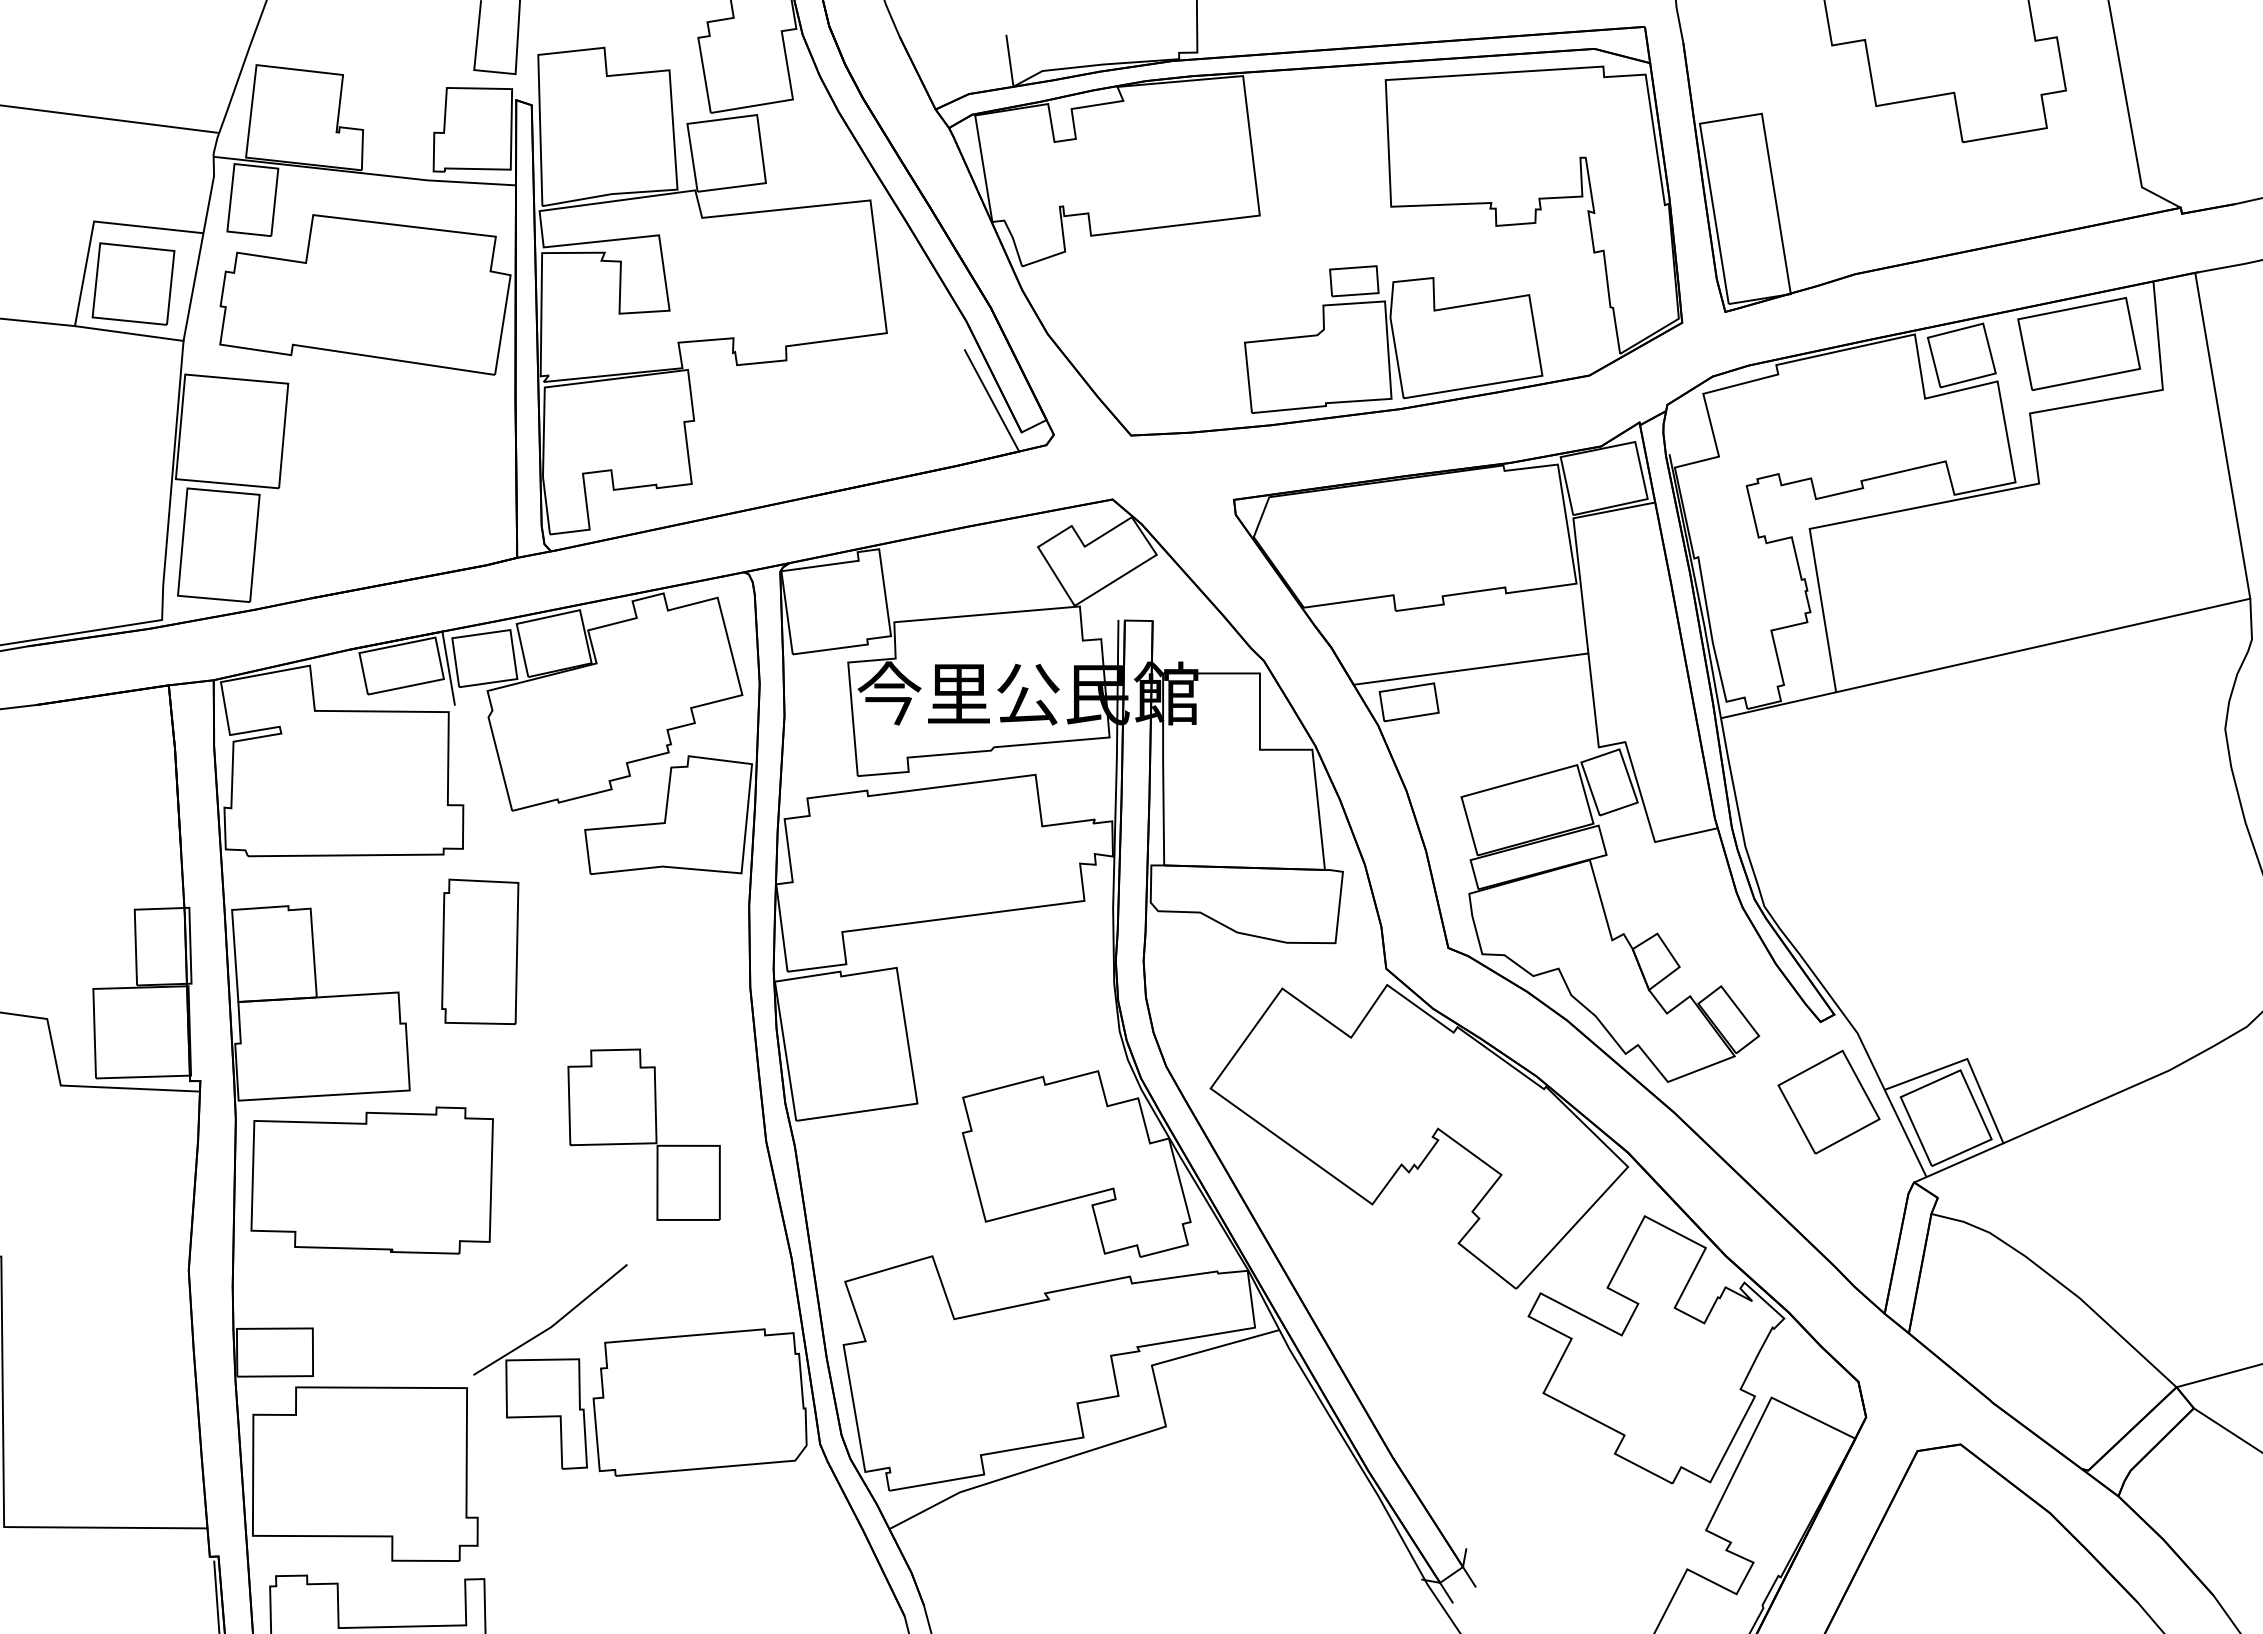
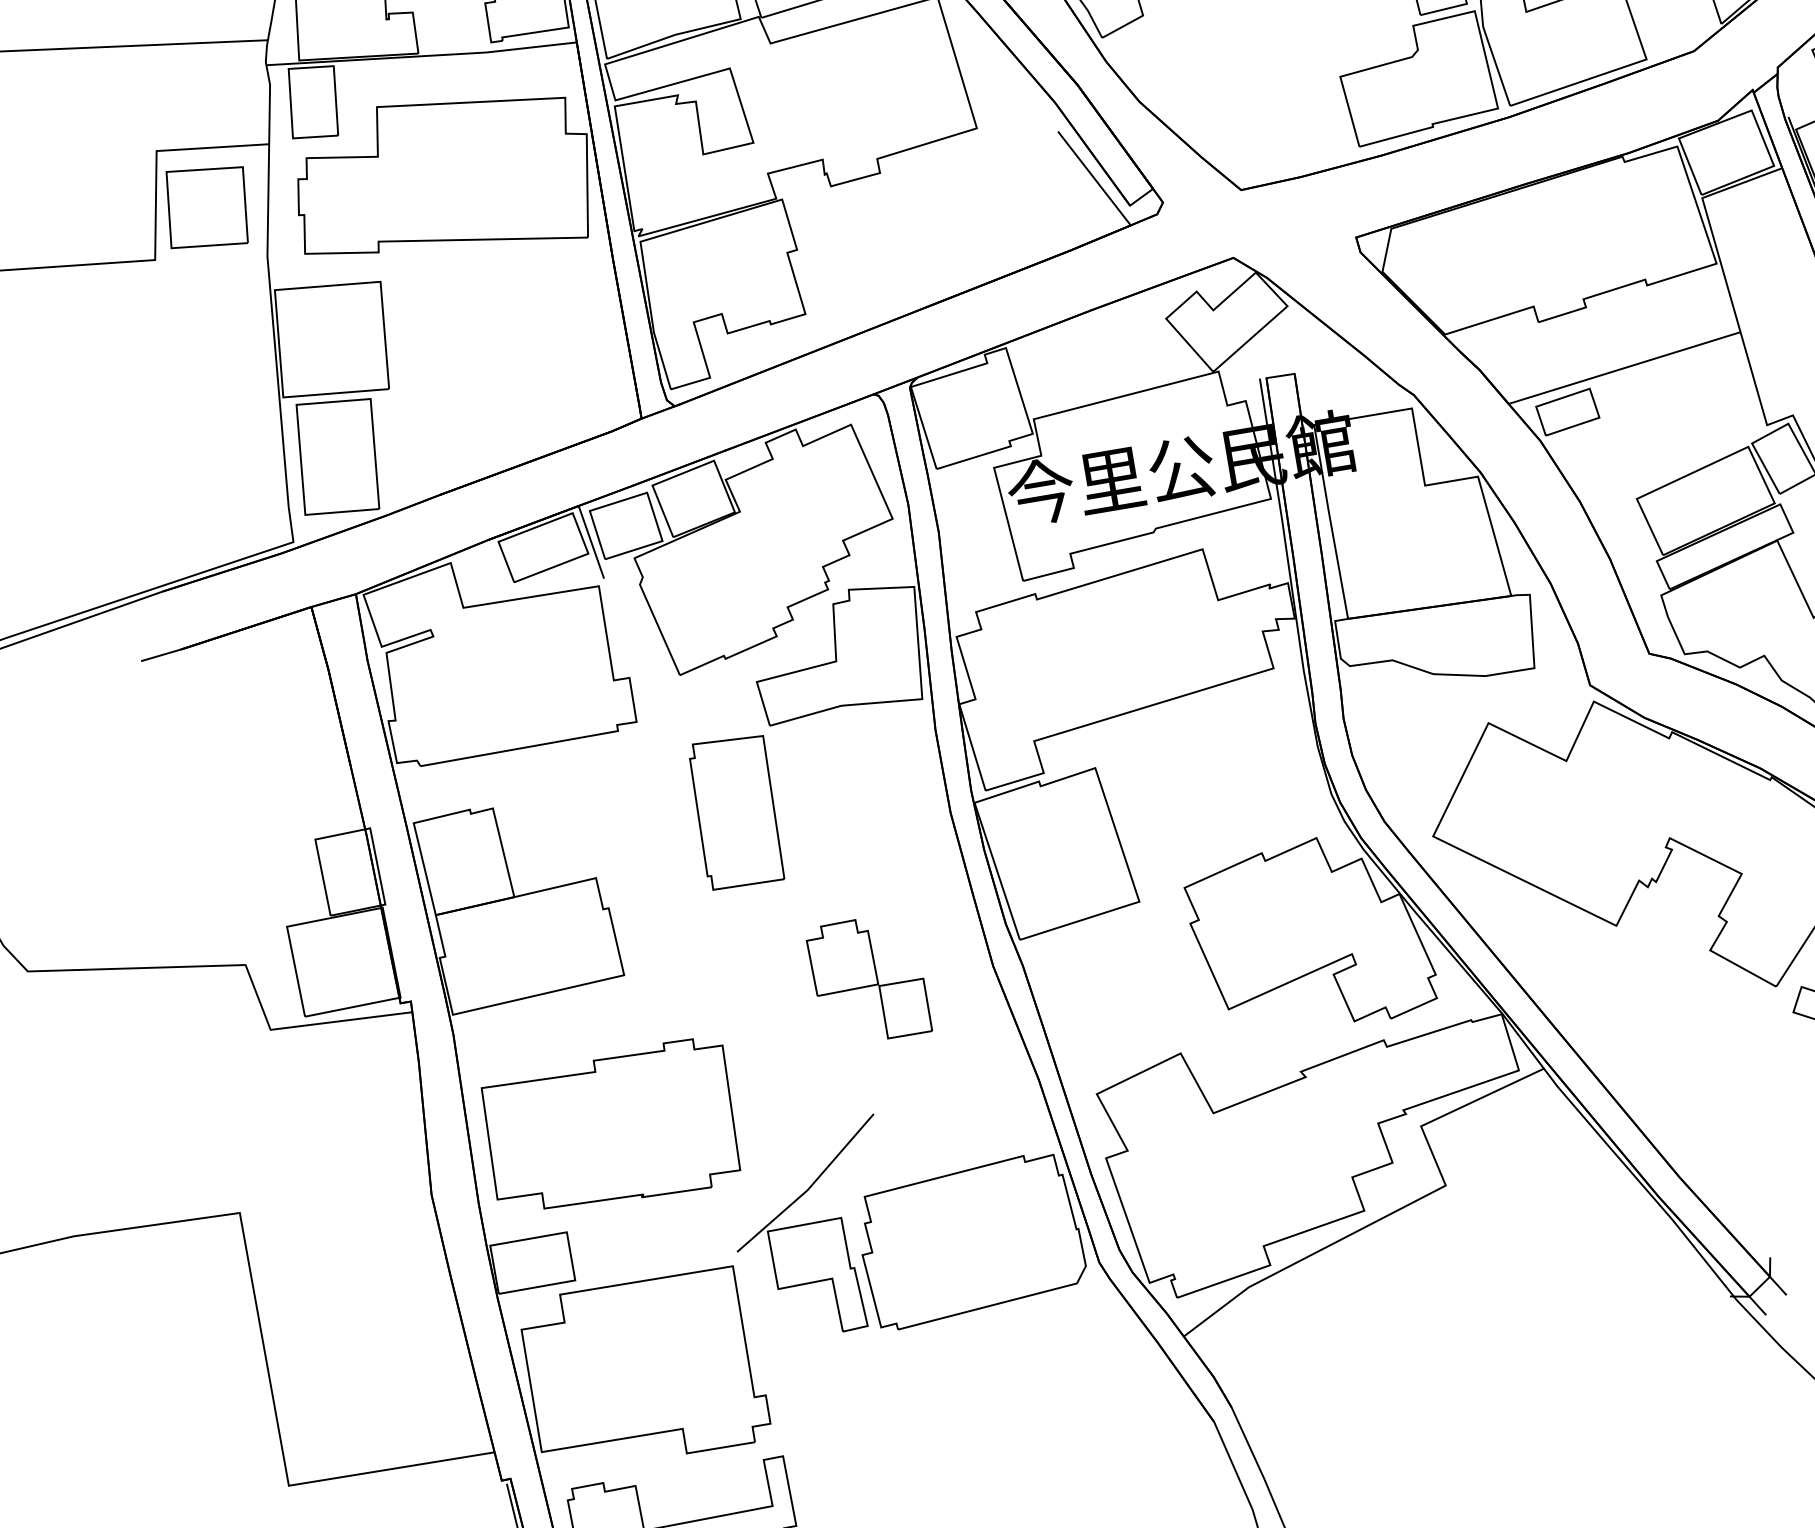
line: (128, 333) -> (210, 258), removed
part: (480, 951) -> (736, 811), moved
part: (643, 1134) -> (867, 979), size x0.7
part: (371, 1180) -> (610, 1128), moved

